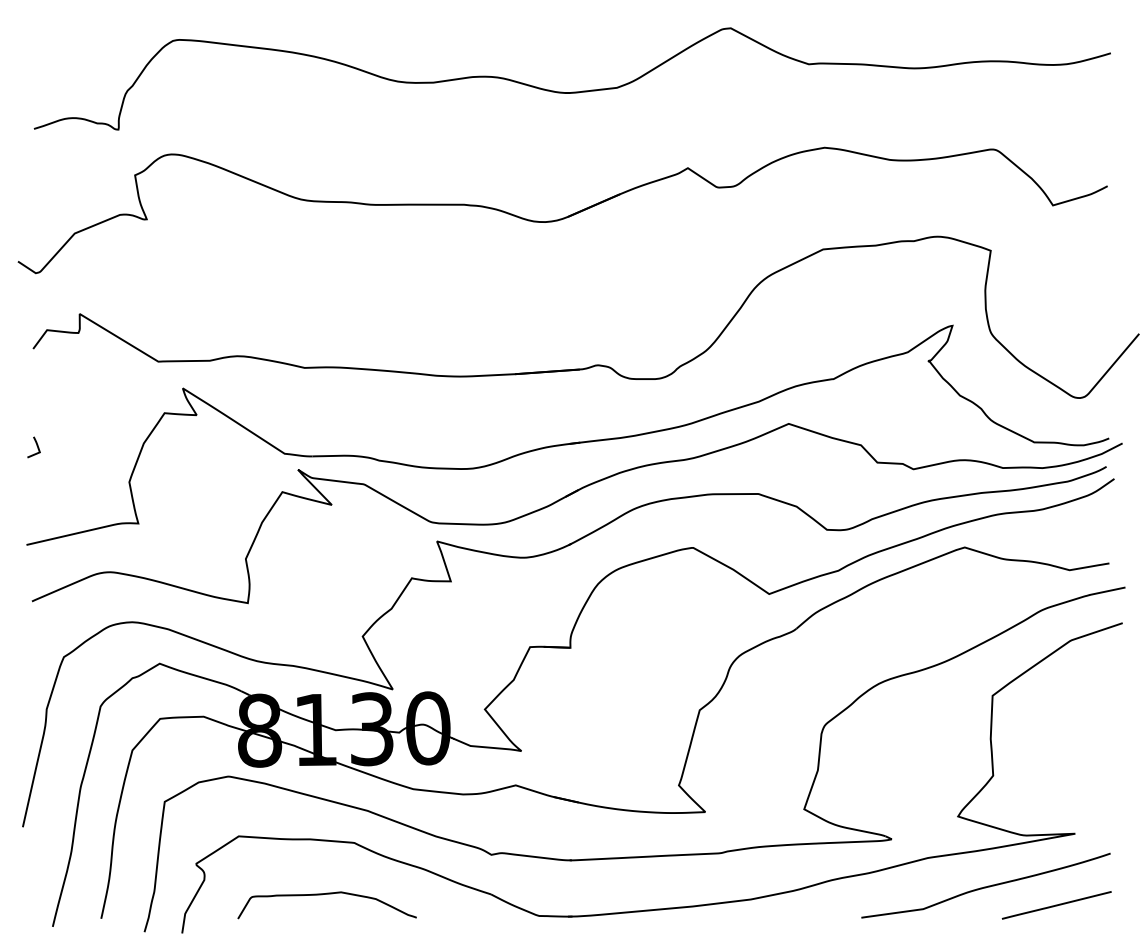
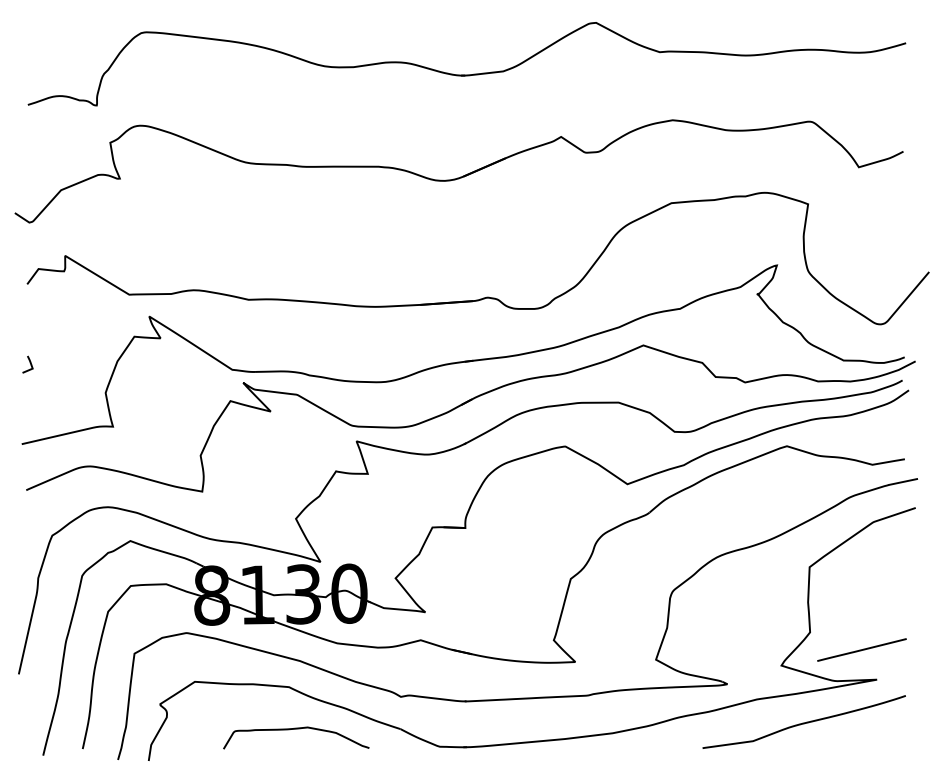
curve: (322, 895) -> (292, 730), moved
line: (1056, 905) -> (861, 650), moved

